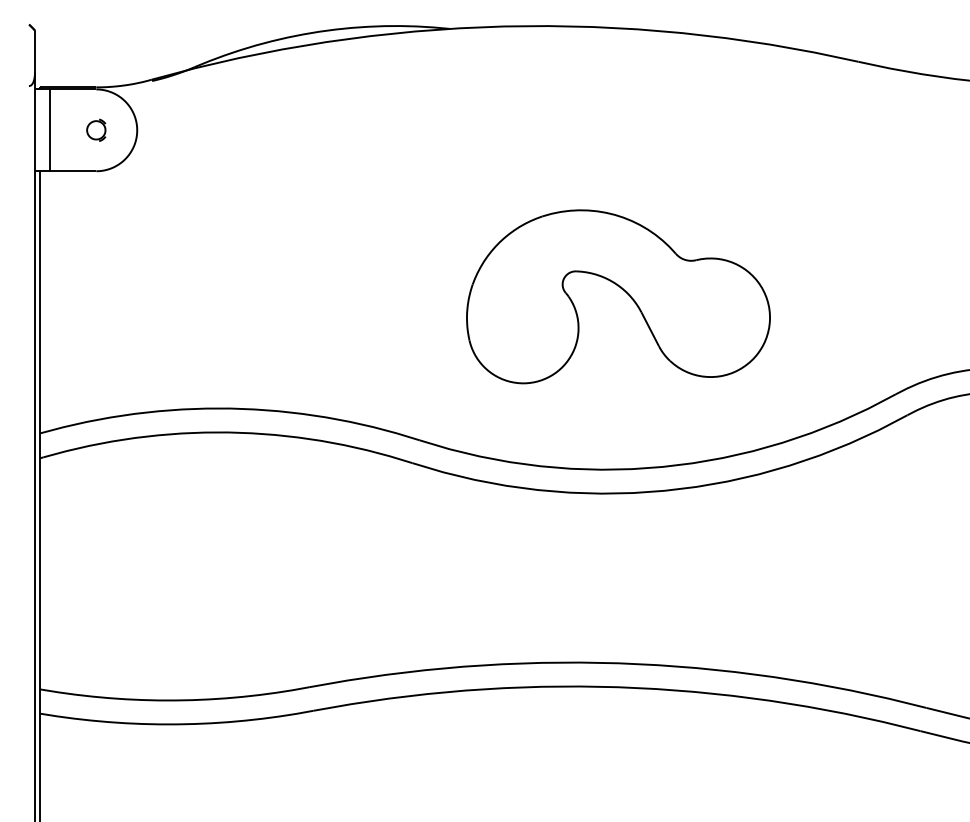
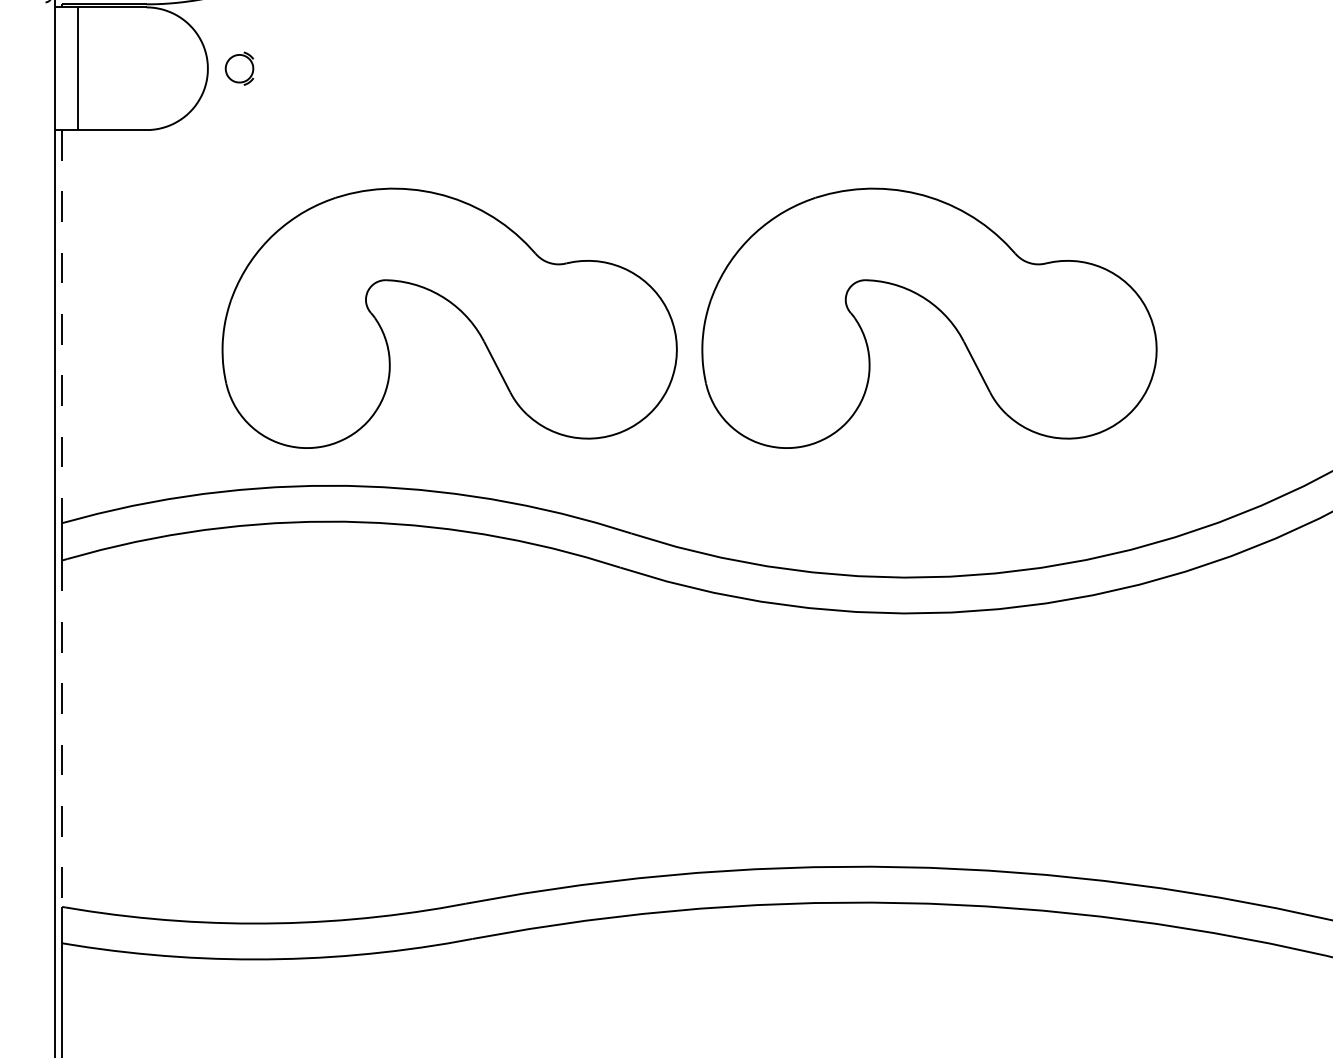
part: (96, 129) -> (239, 67), moved
part: (302, 290) -> (455, 308), added
line: (40, 302) -> (62, 326), solid -> dashed
line: (40, 573) -> (62, 733), solid -> dashed

